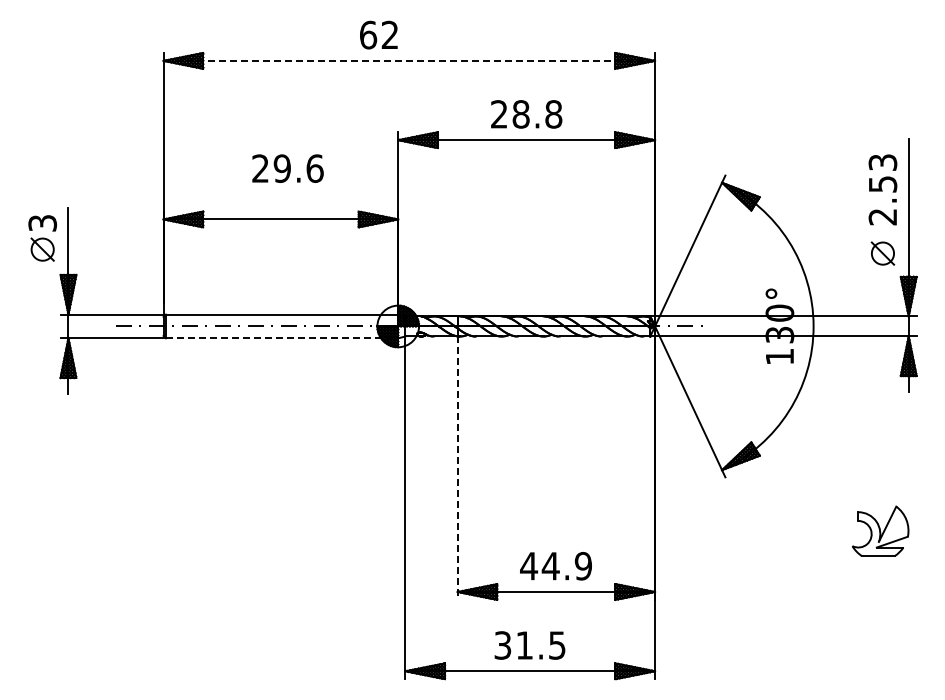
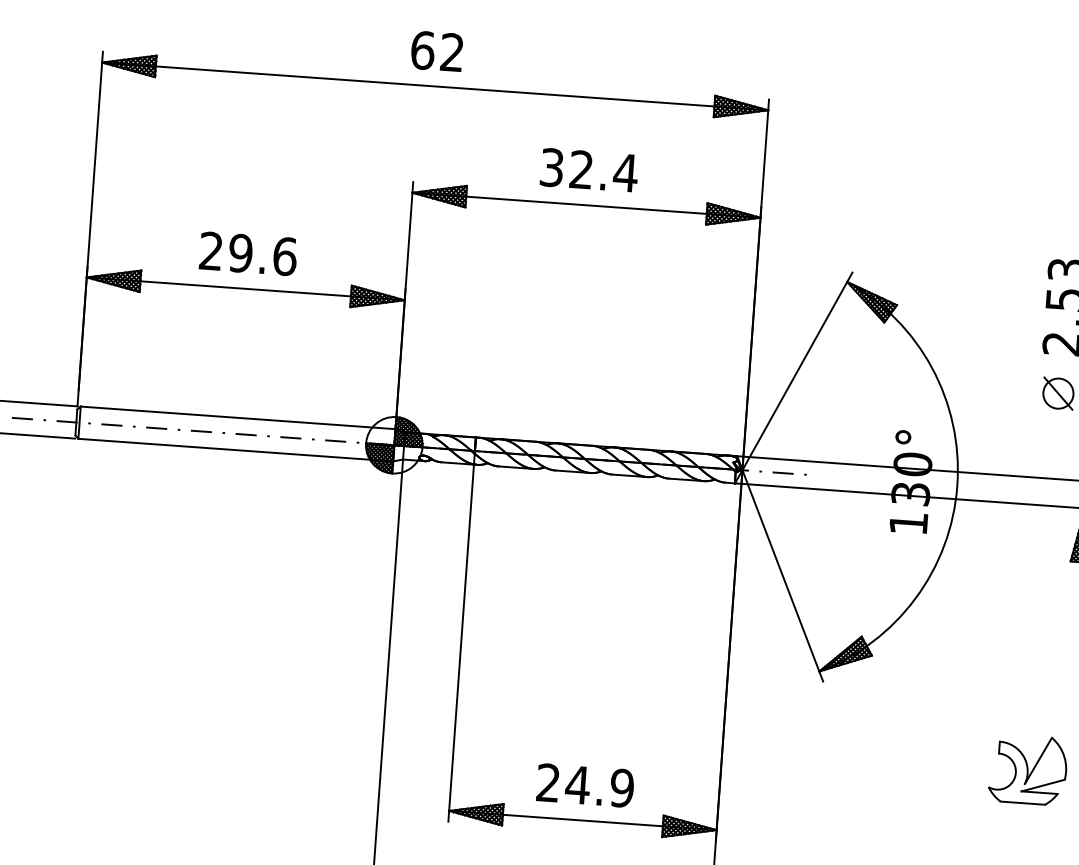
text: (378, 34) -> (436, 50), moved
line: (409, 60) -> (435, 85), dashed -> solid
text: (526, 114) -> (588, 170), 28.8 -> 32.4
text: (287, 168) -> (247, 253), moved
line: (282, 338) -> (236, 450), dashed -> solid
line: (457, 468) -> (460, 643), dashed -> solid
text: (529, 566) -> (548, 783), 44.9 -> 24.9

